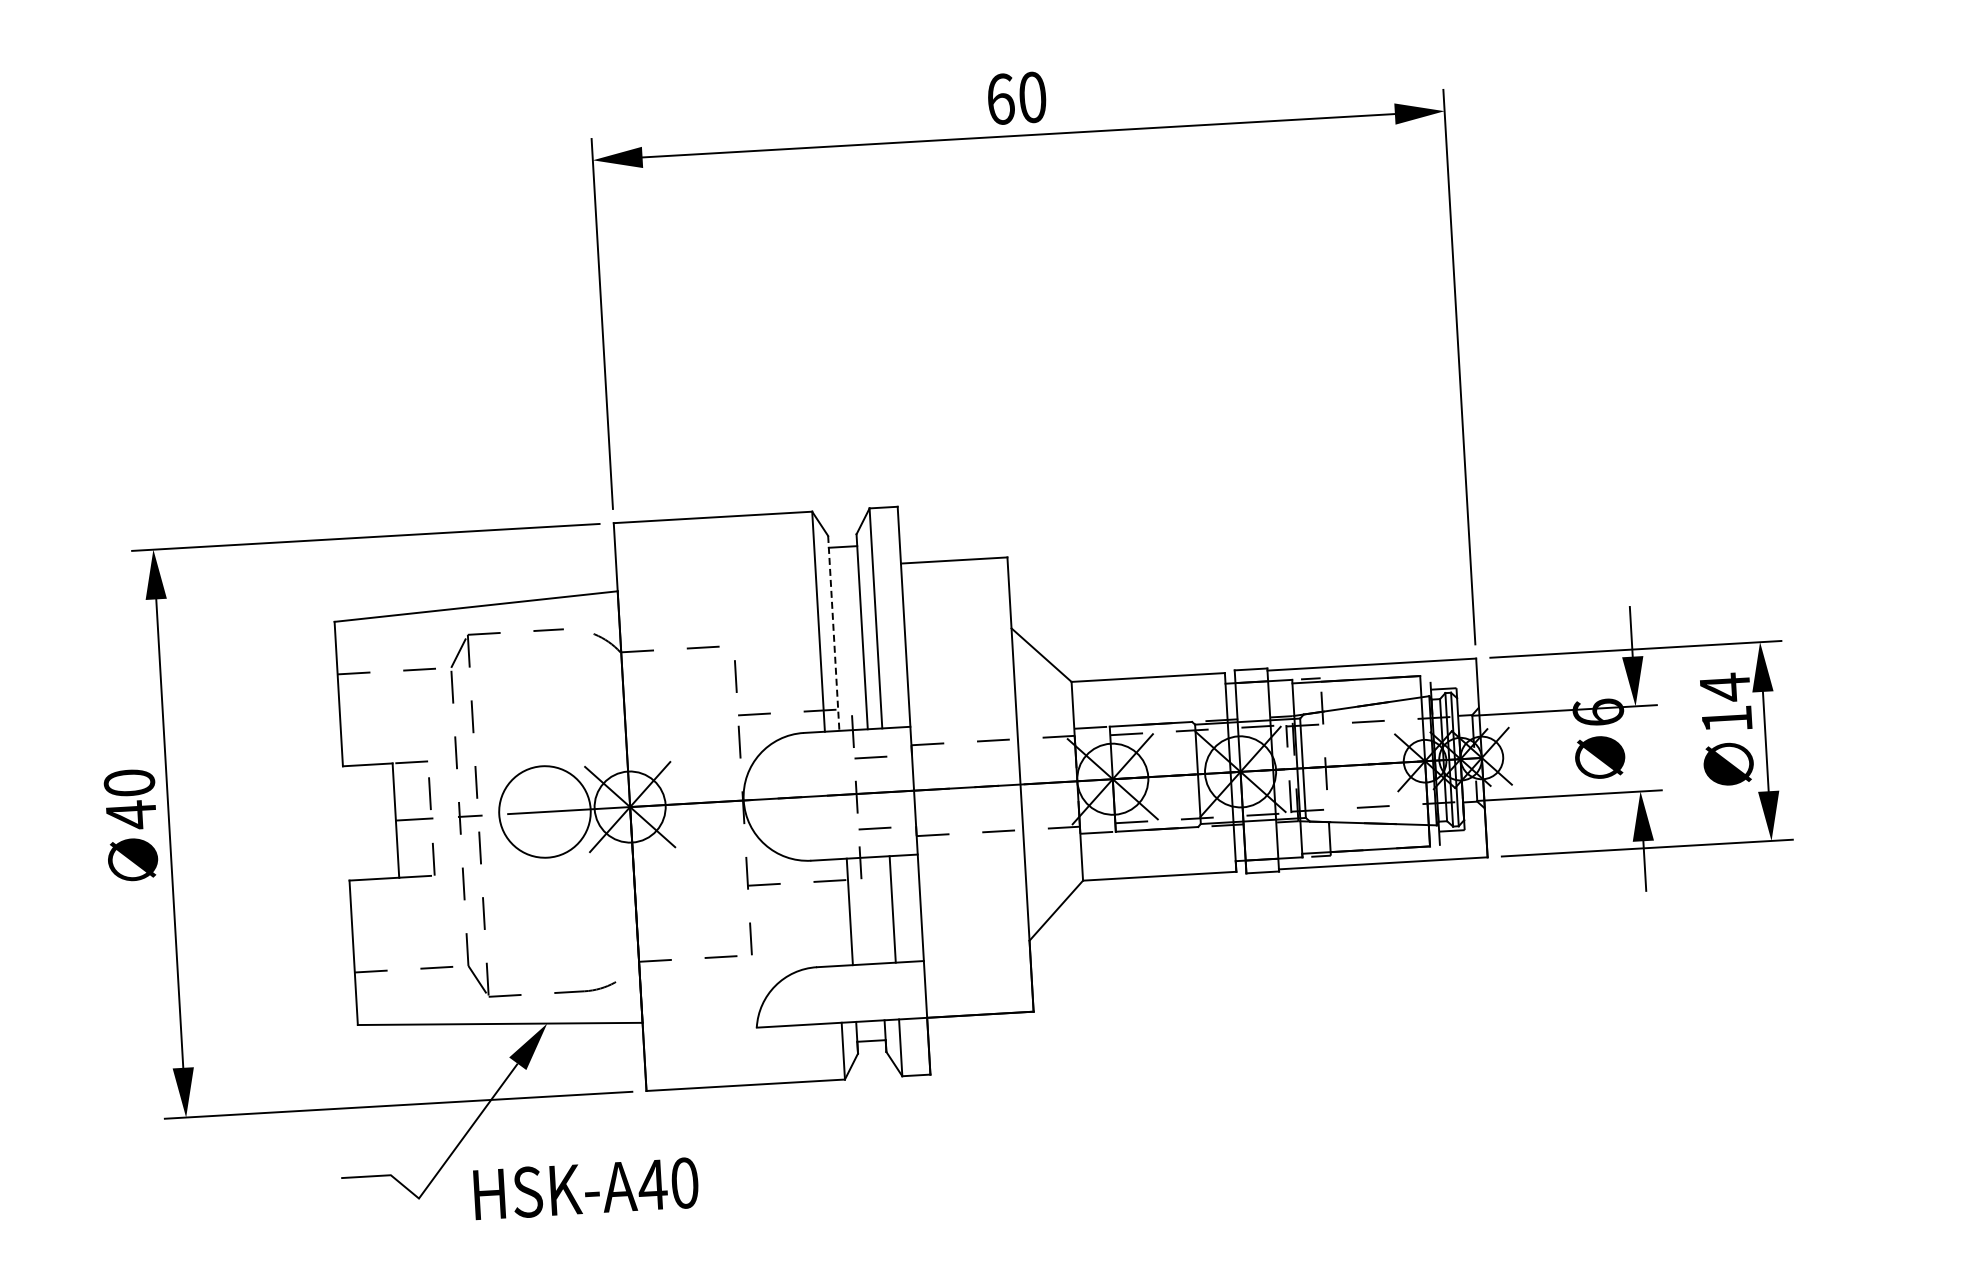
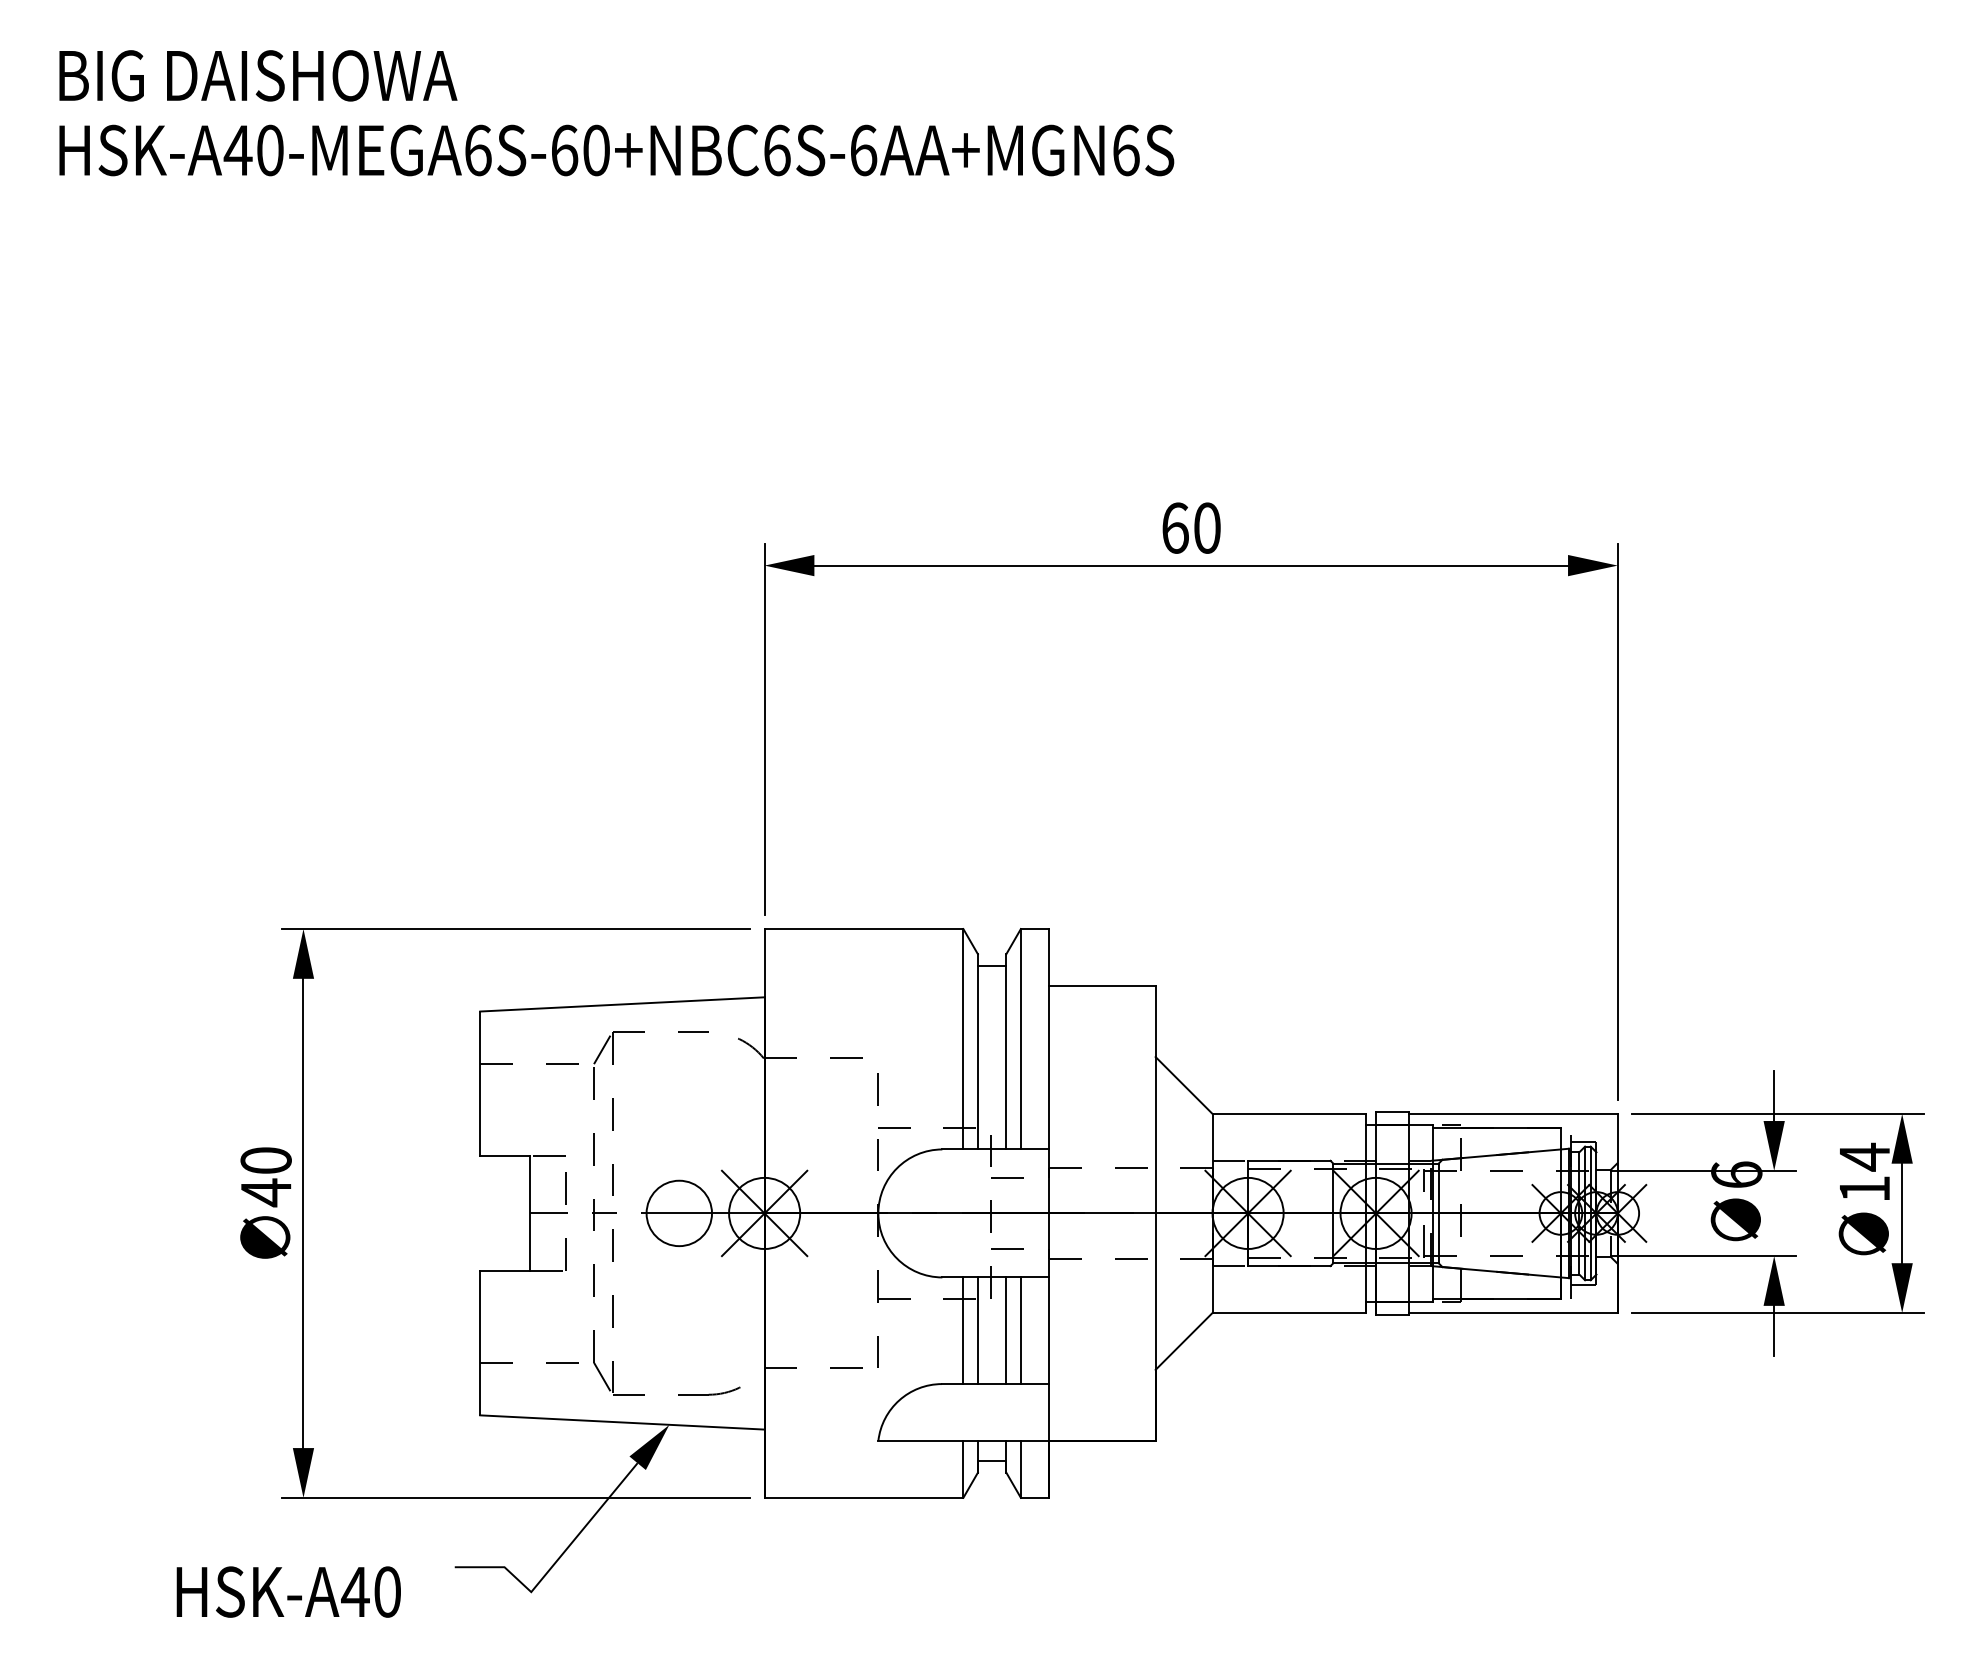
line: (833, 633) -> (977, 1051), dashed -> solid
circle: (545, 812) -> (679, 1213), size x0.71
line: (878, 910) -> (1006, 1330), added
line: (835, 912) -> (963, 1330), added
text: (585, 1188) -> (288, 1591), moved

